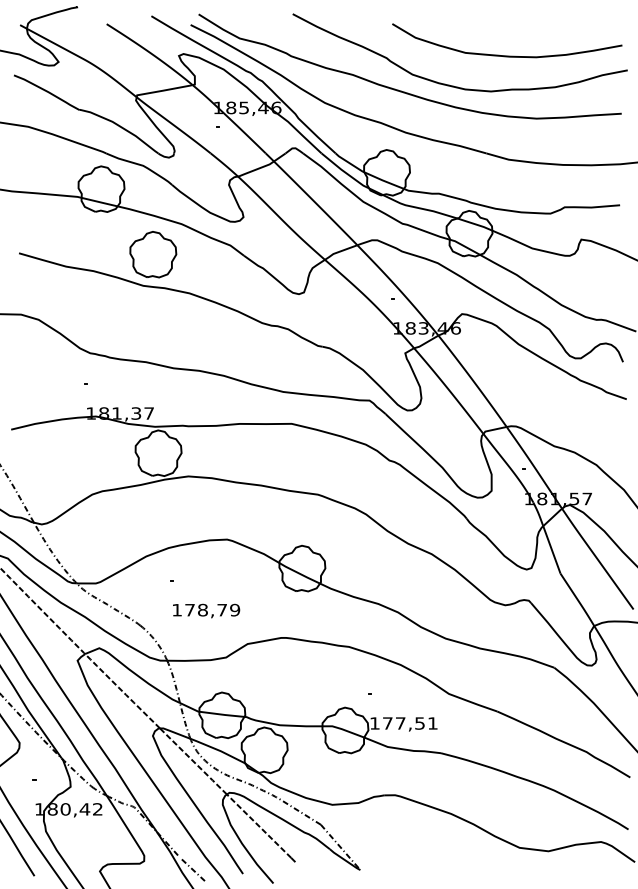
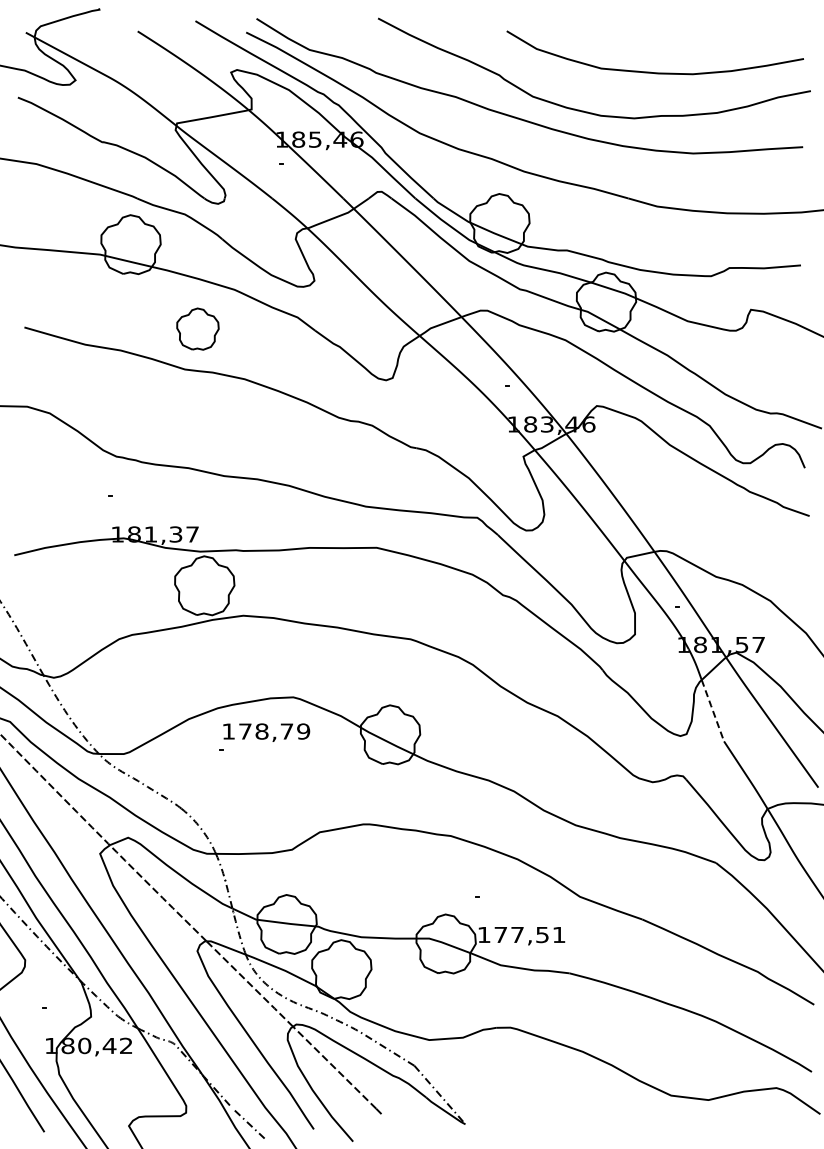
part: (152, 254) -> (197, 328), size x0.7
line: (551, 549) -> (712, 710), solid -> dashed
text: (206, 610) -> (266, 732), moved

